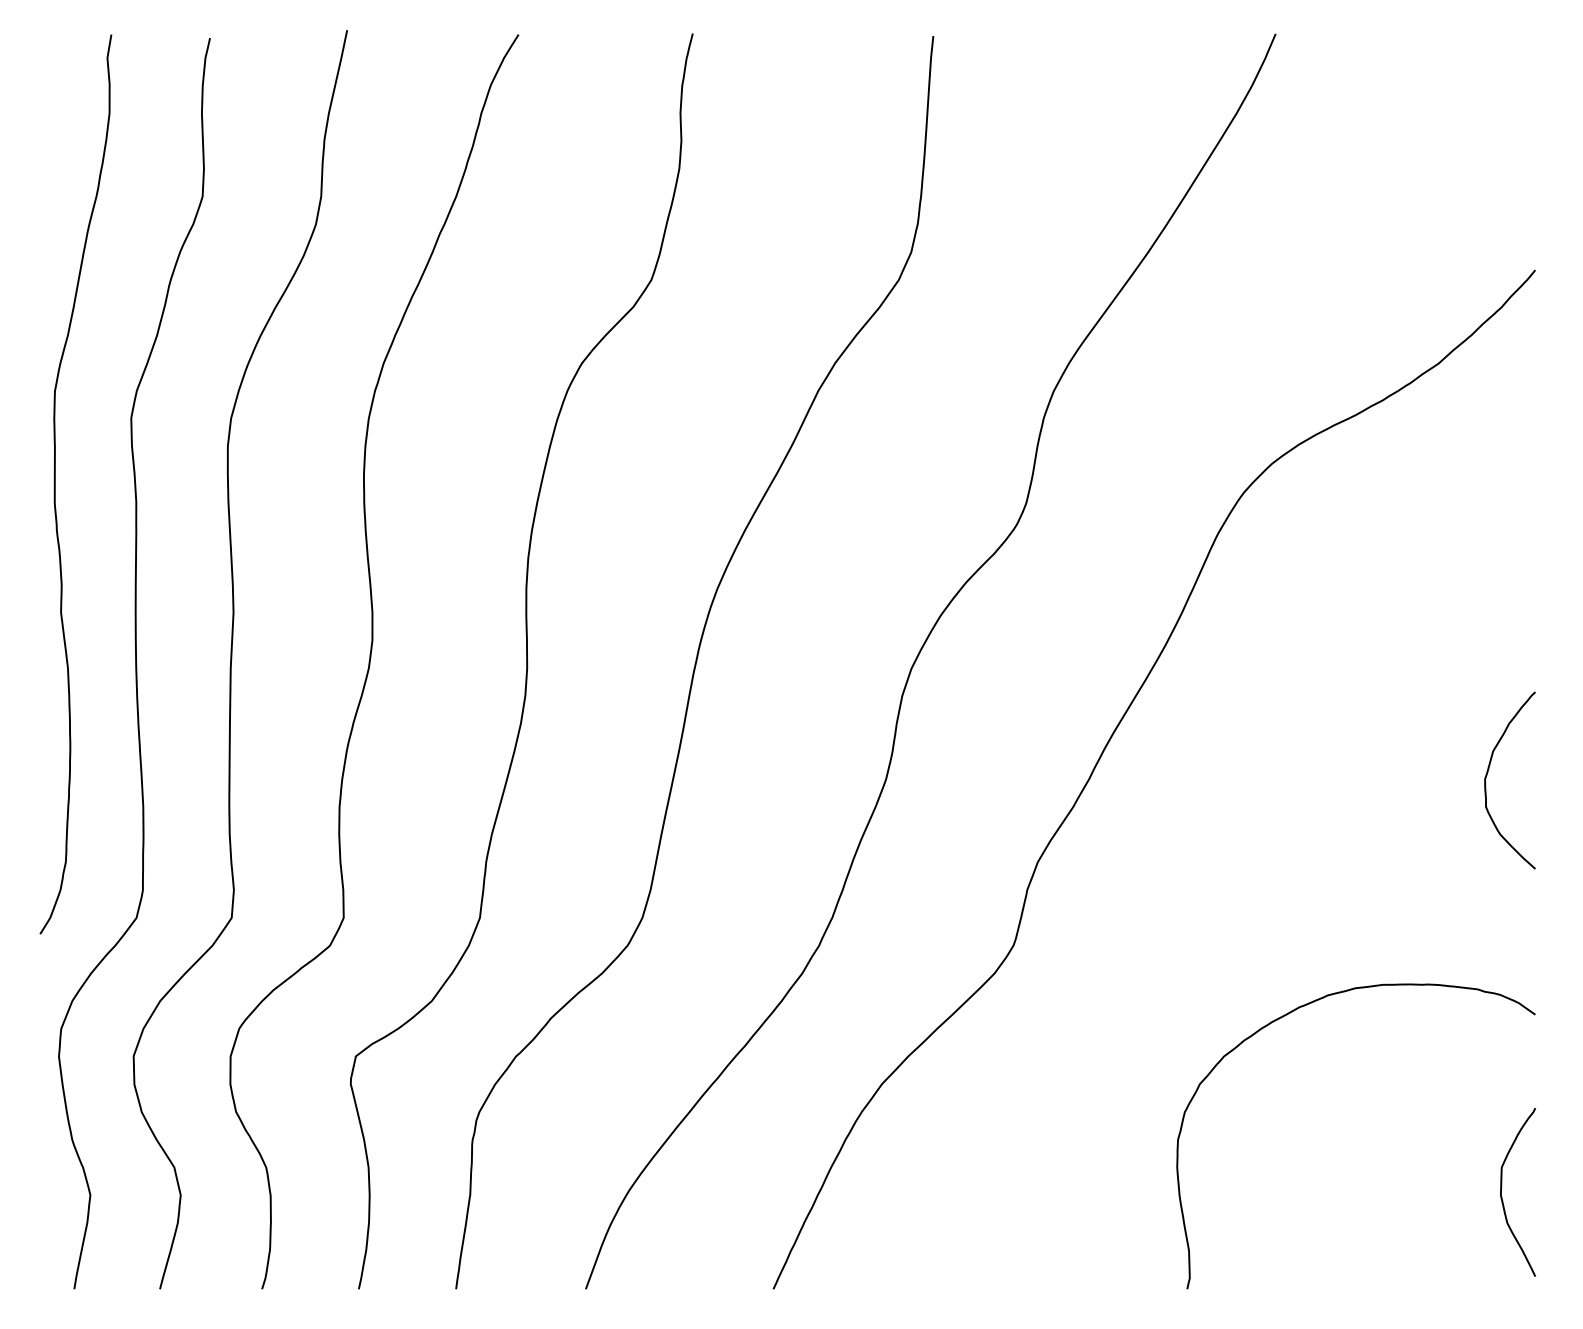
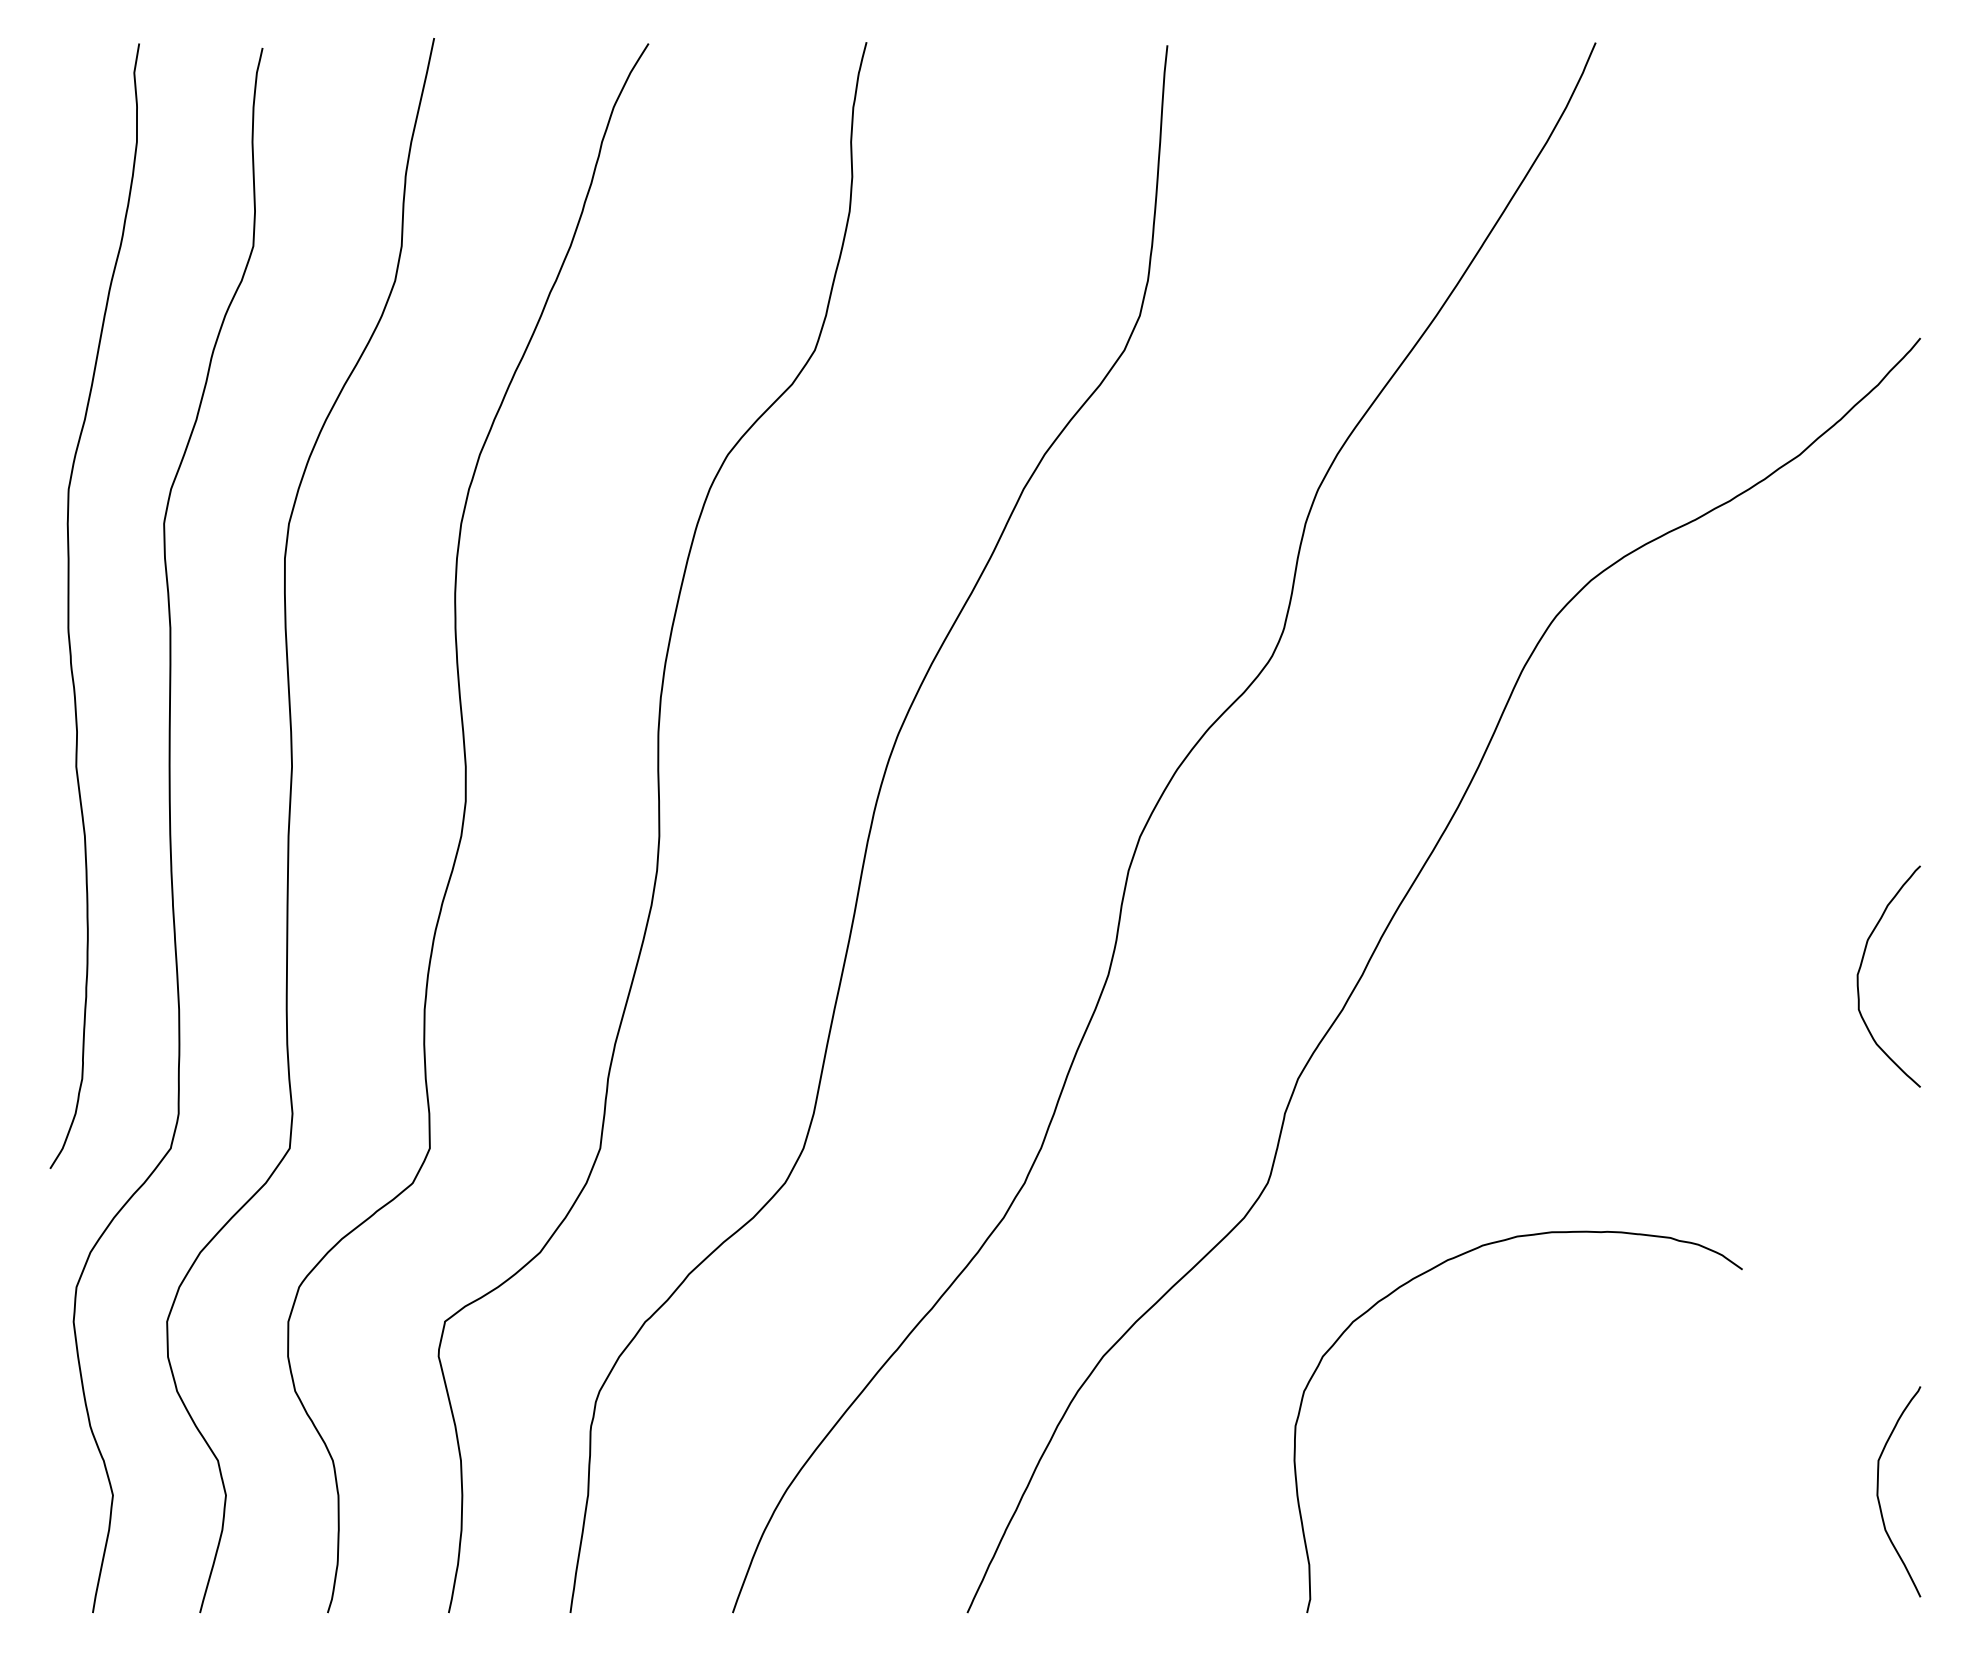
curve: (1289, 1013) -> (1435, 1268), moved

